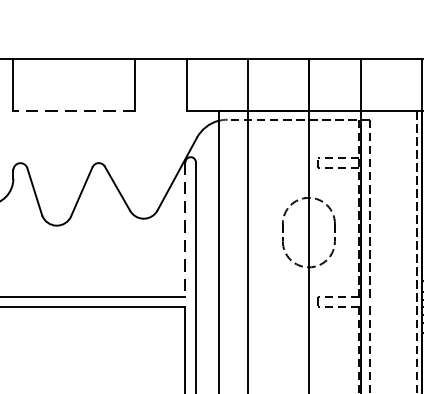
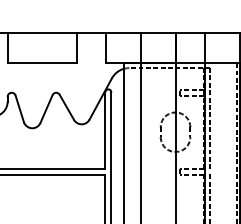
line: (74, 111) -> (42, 63), dashed -> solid
line: (185, 231) -> (105, 131), dashed -> solid

